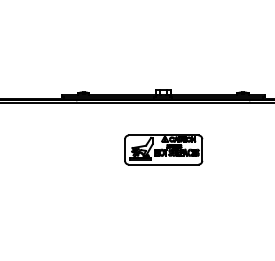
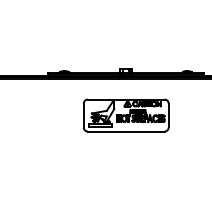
part: (162, 149) -> (125, 115), size x1.43

